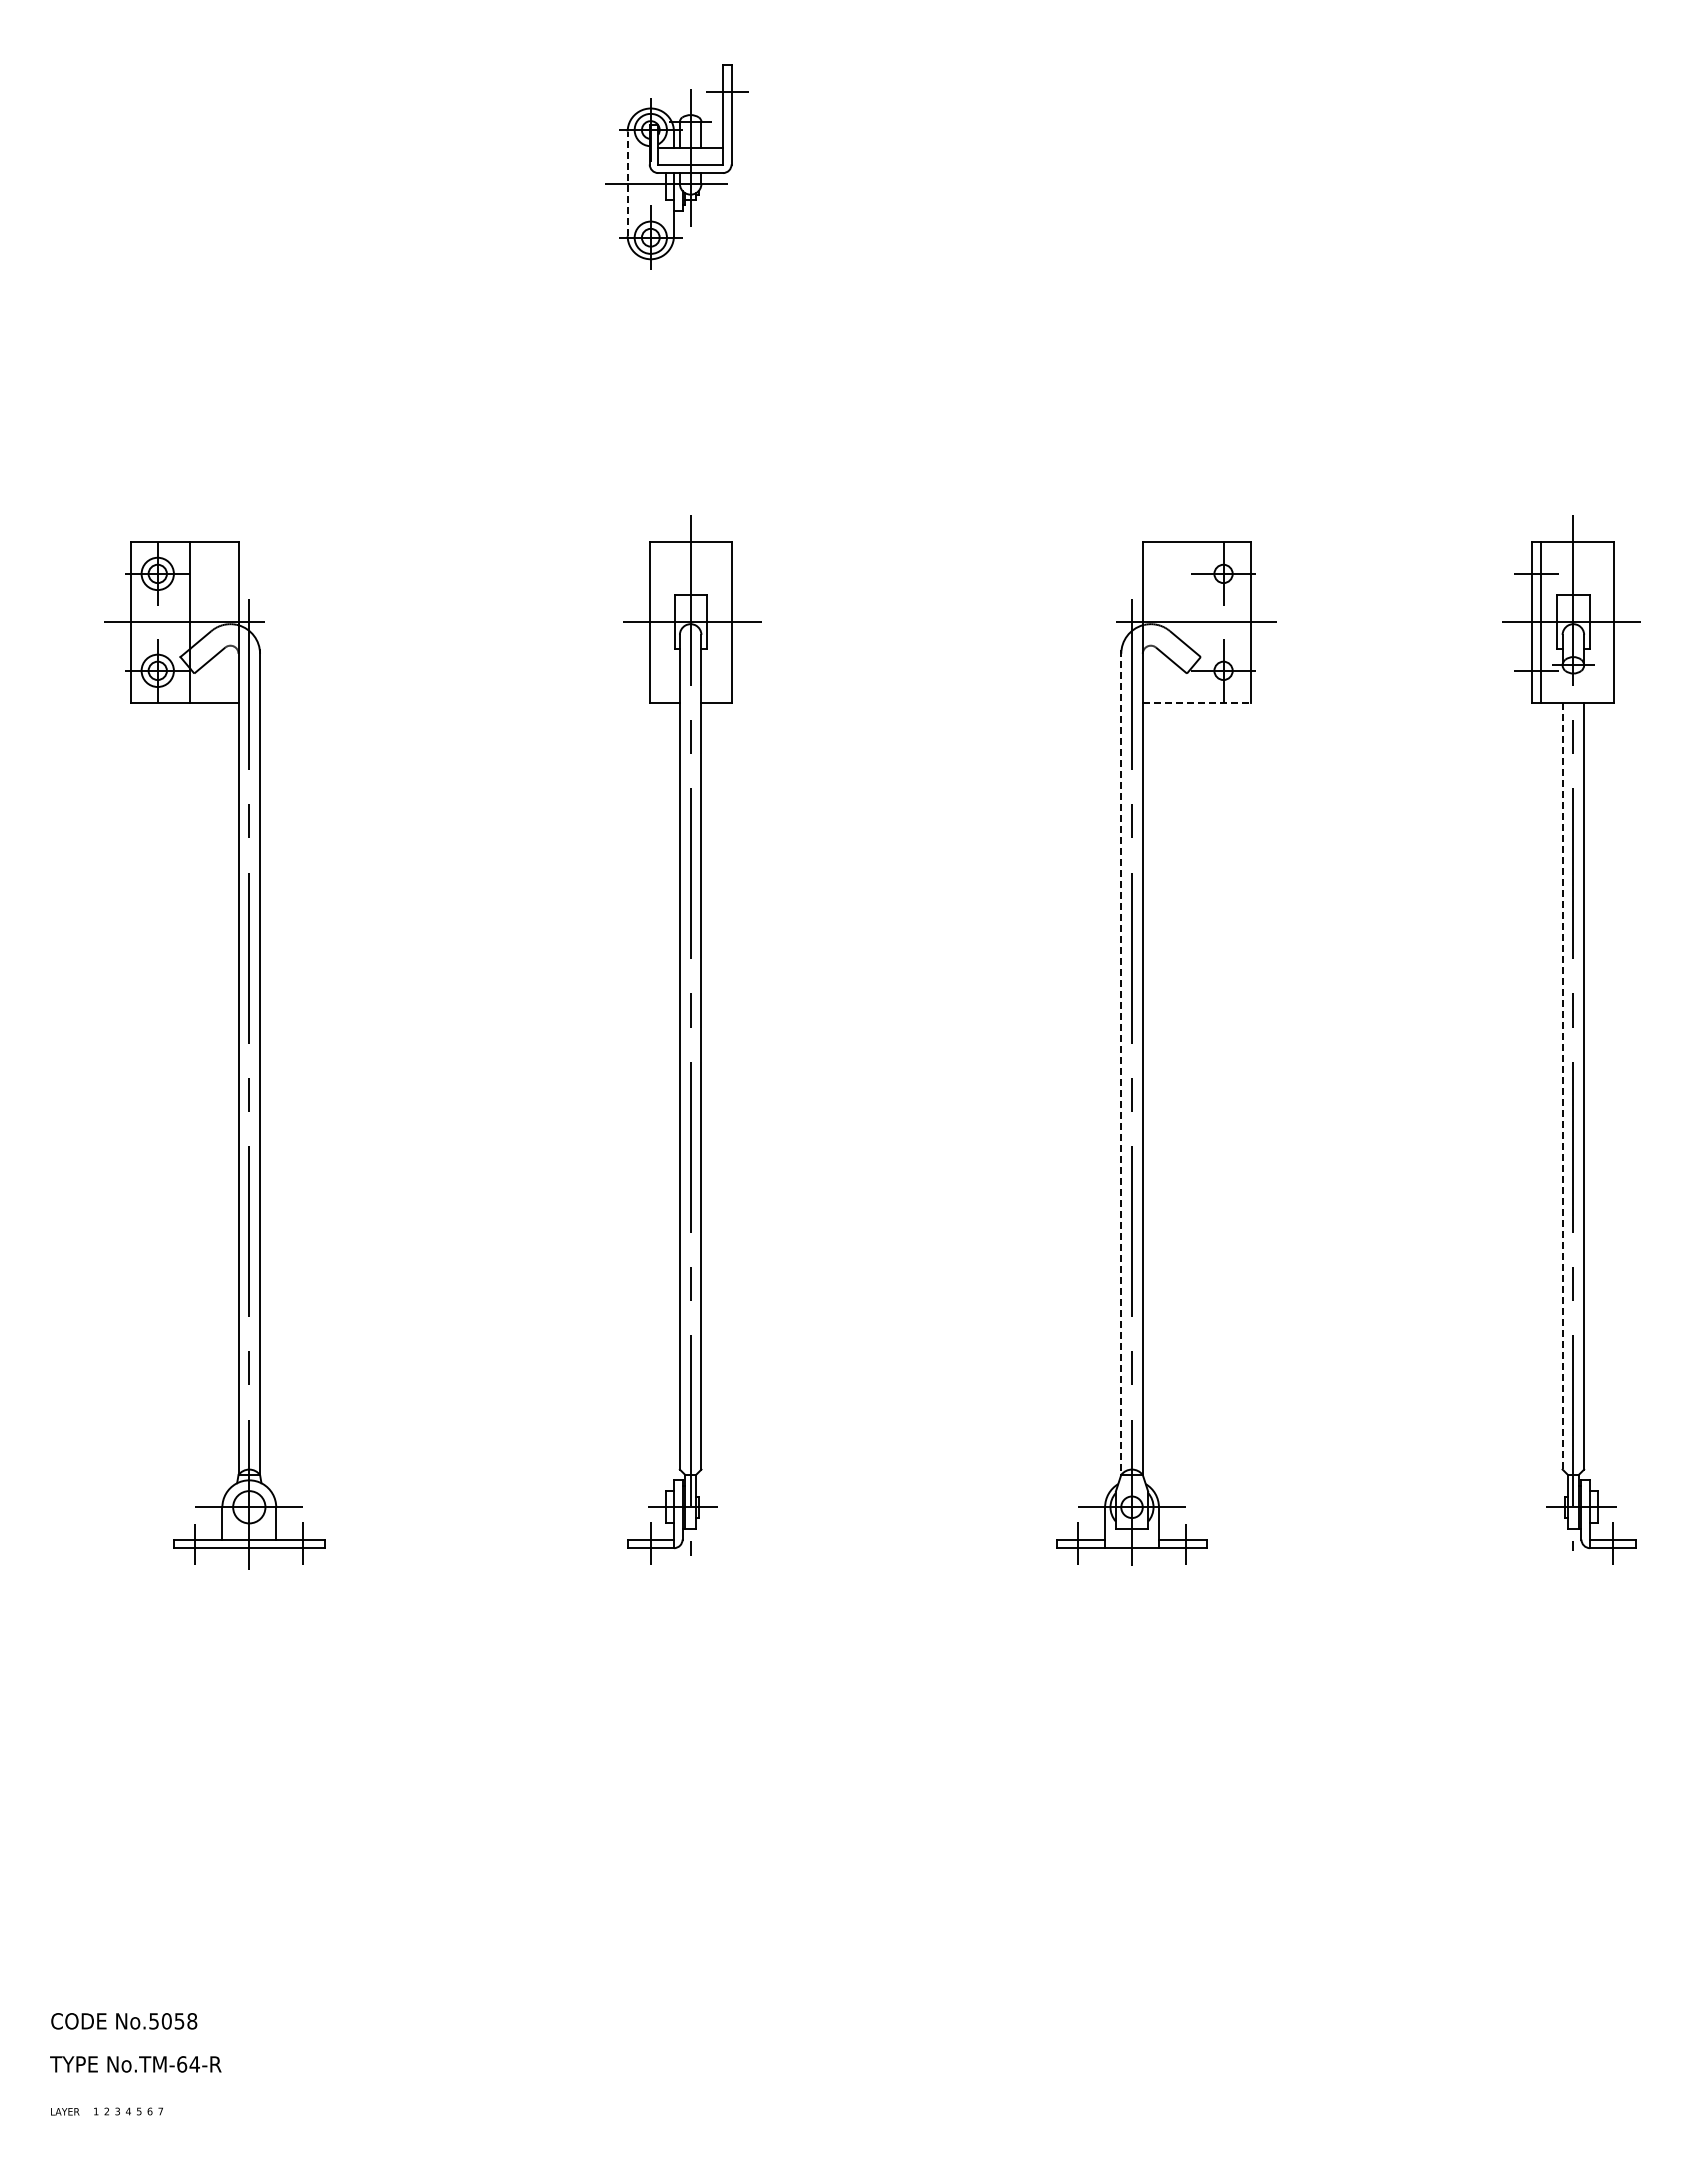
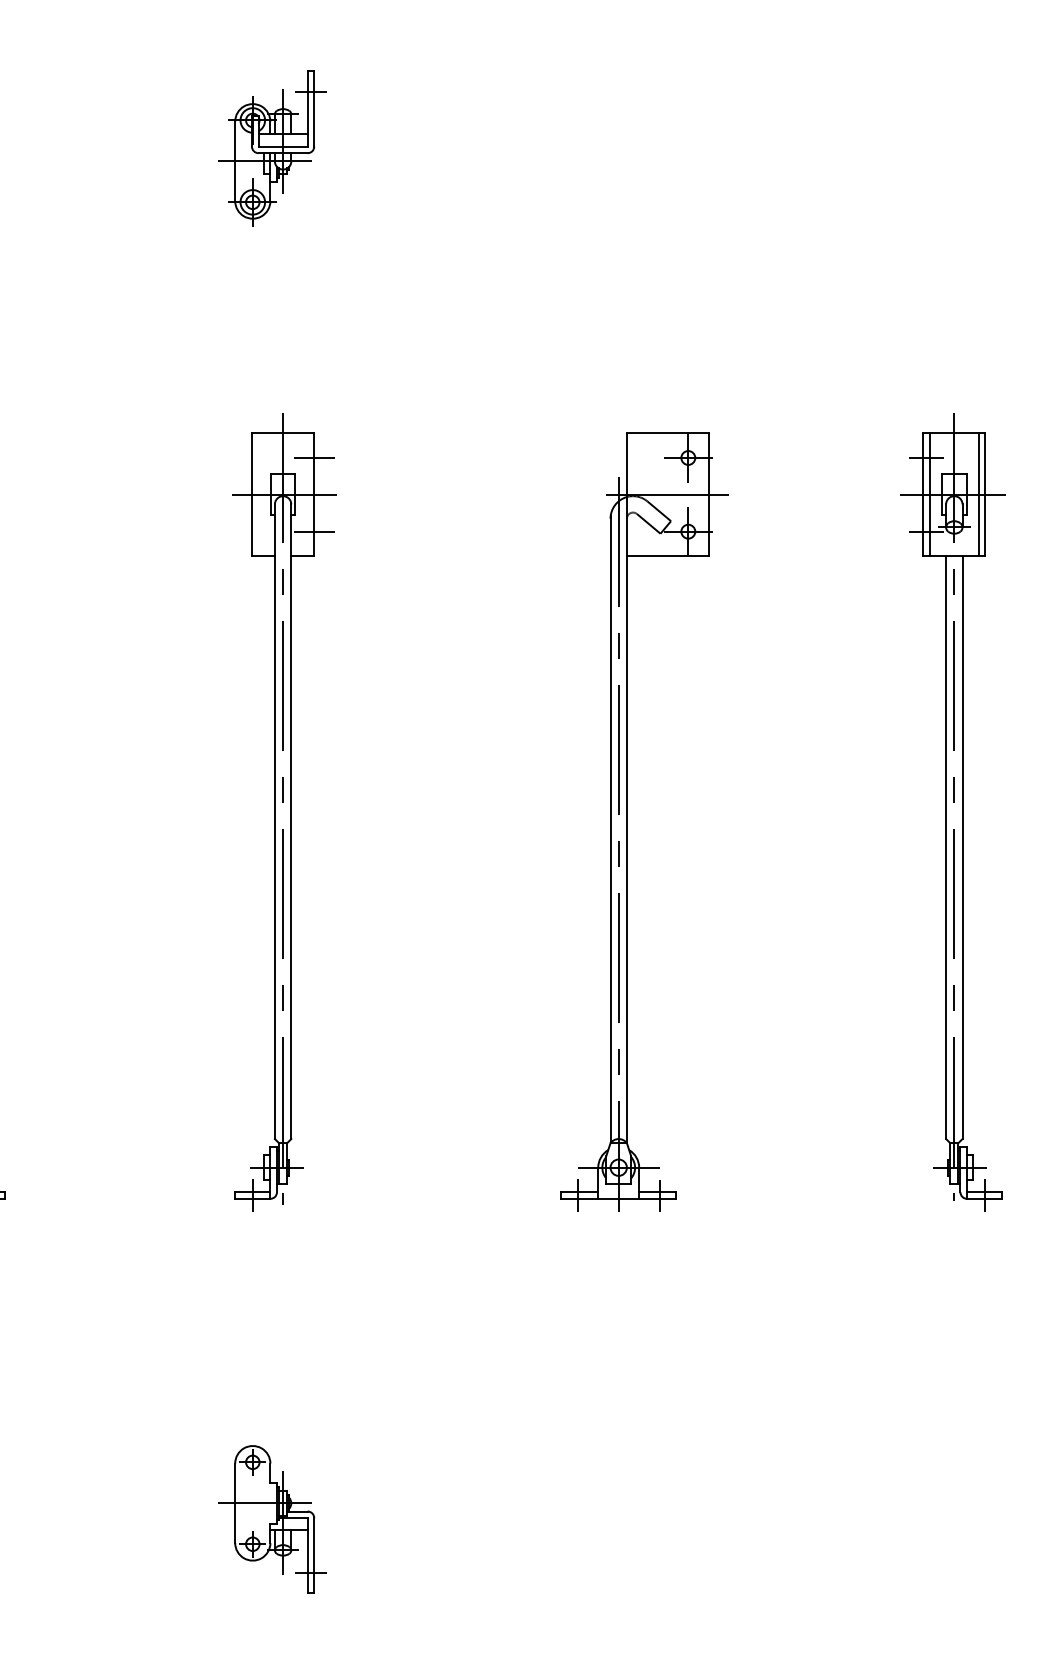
line: (627, 183) -> (235, 161), dashed -> solid
line: (731, 573) -> (314, 457), added
line: (1605, 622) -> (978, 494), added
line: (731, 670) -> (314, 531), added
line: (1196, 703) -> (667, 556), dashed -> solid
line: (1121, 1063) -> (610, 830), dashed -> solid
line: (1562, 1086) -> (946, 847), dashed -> solid
part: (676, 1969) -> (272, 1519), added

